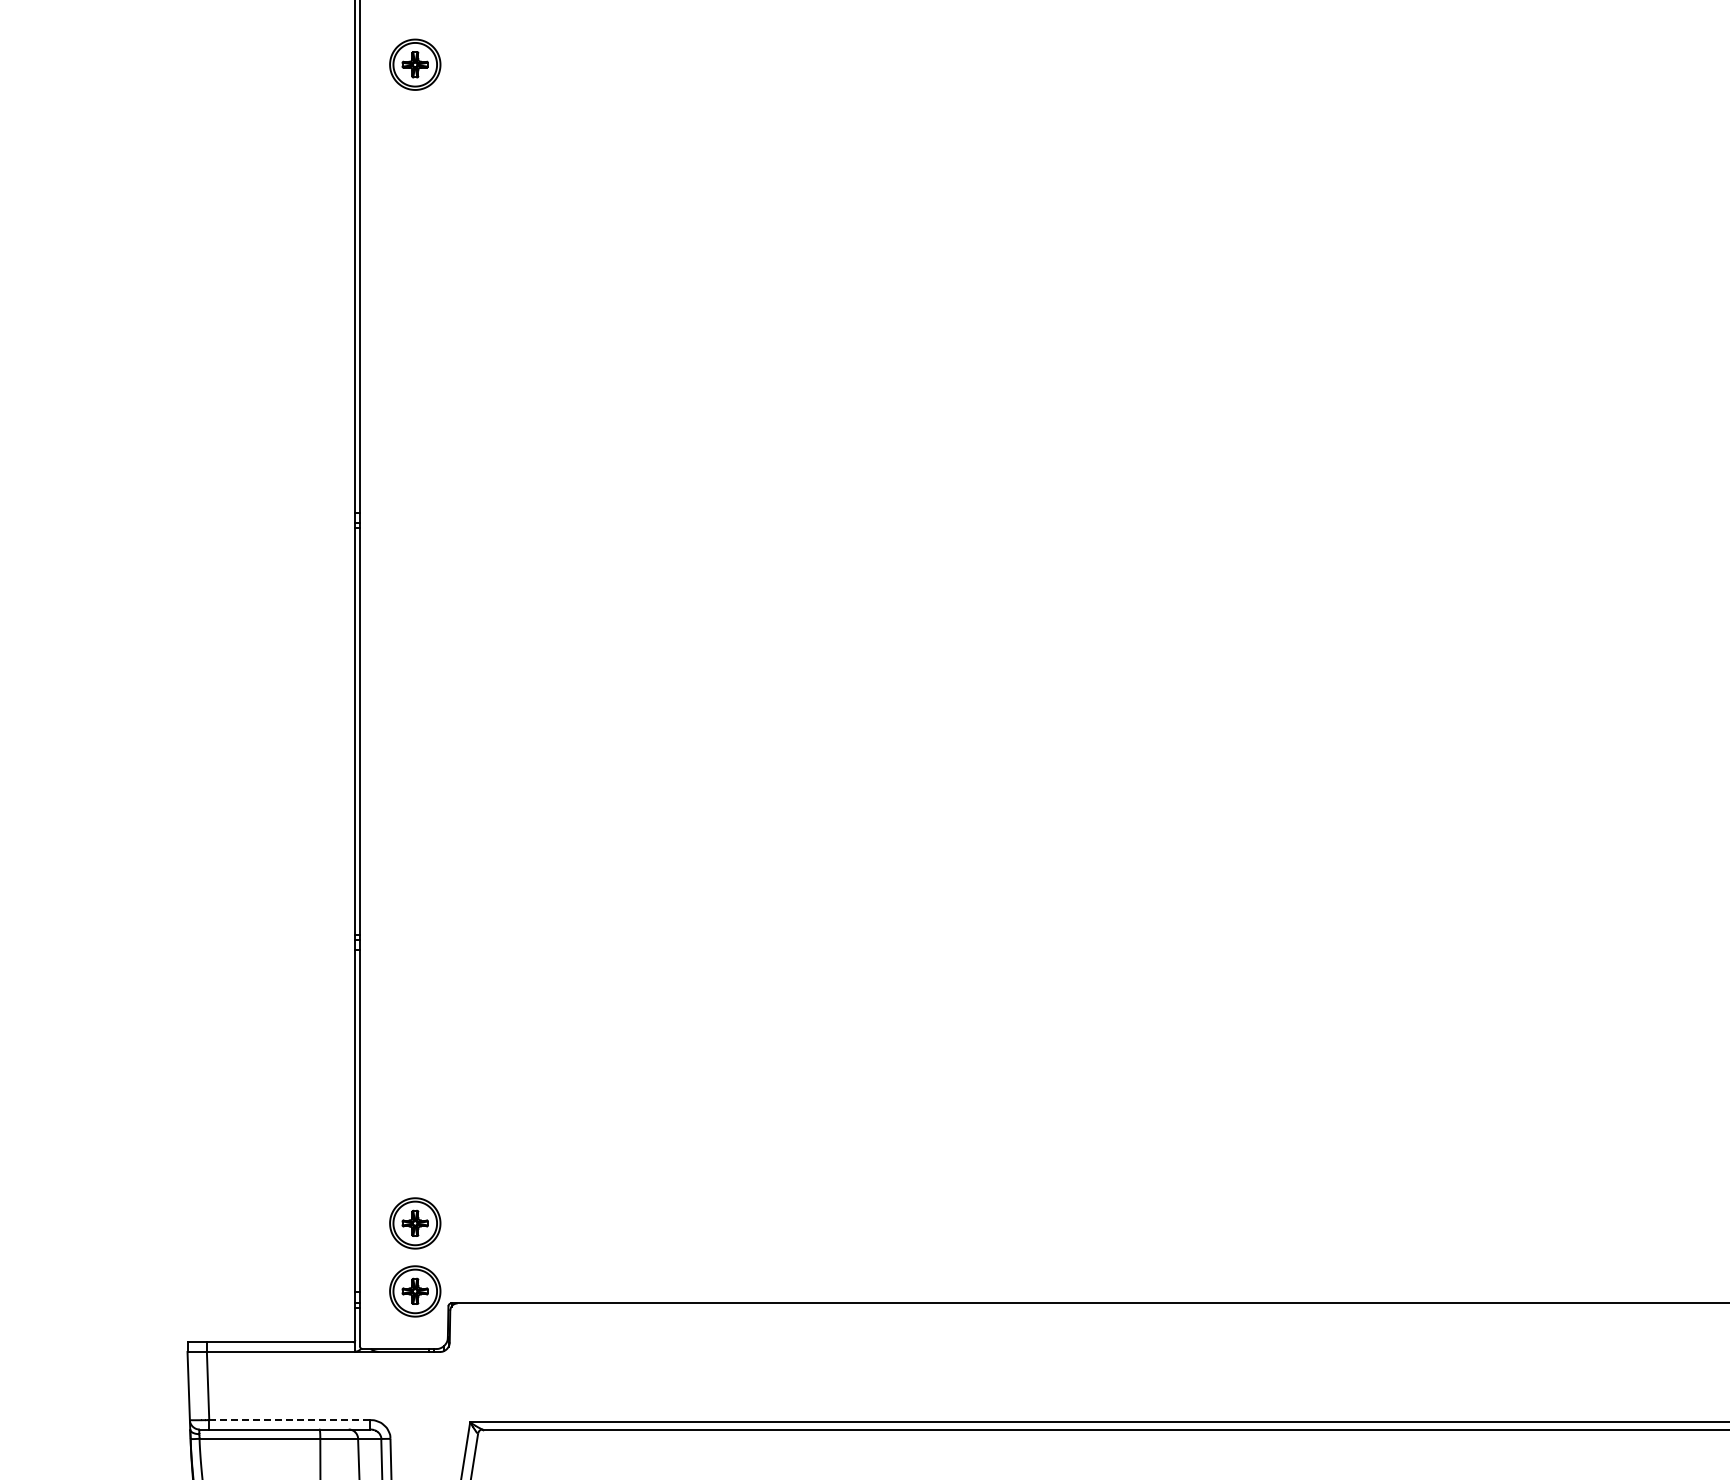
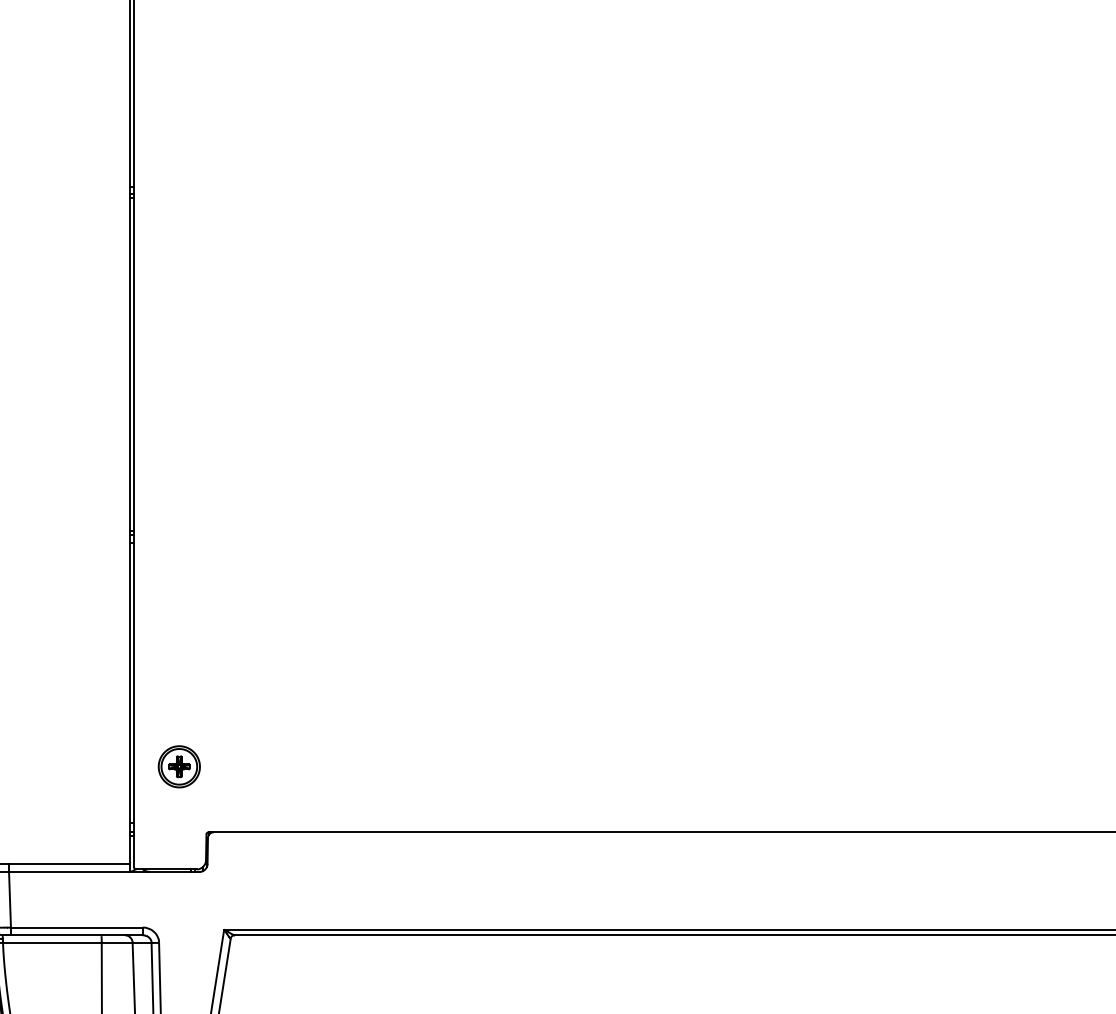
part: (415, 1291) -> (179, 822), removed
line: (290, 1420) -> (77, 927), dashed -> solid

